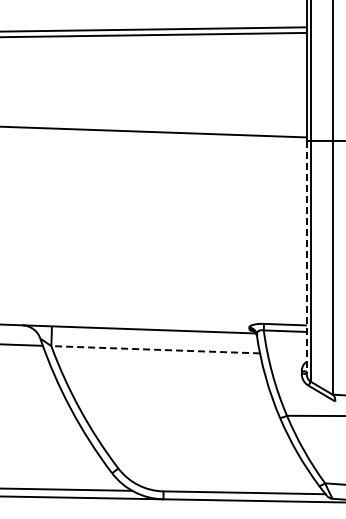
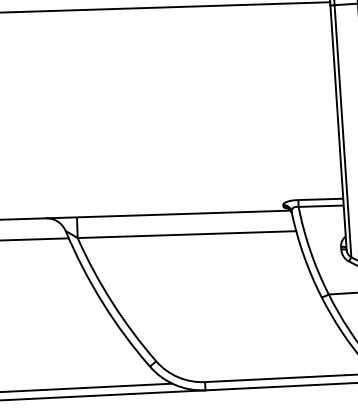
line: (306, 257) -> (338, 127), dashed -> solid
line: (155, 349) -> (186, 234), dashed -> solid

